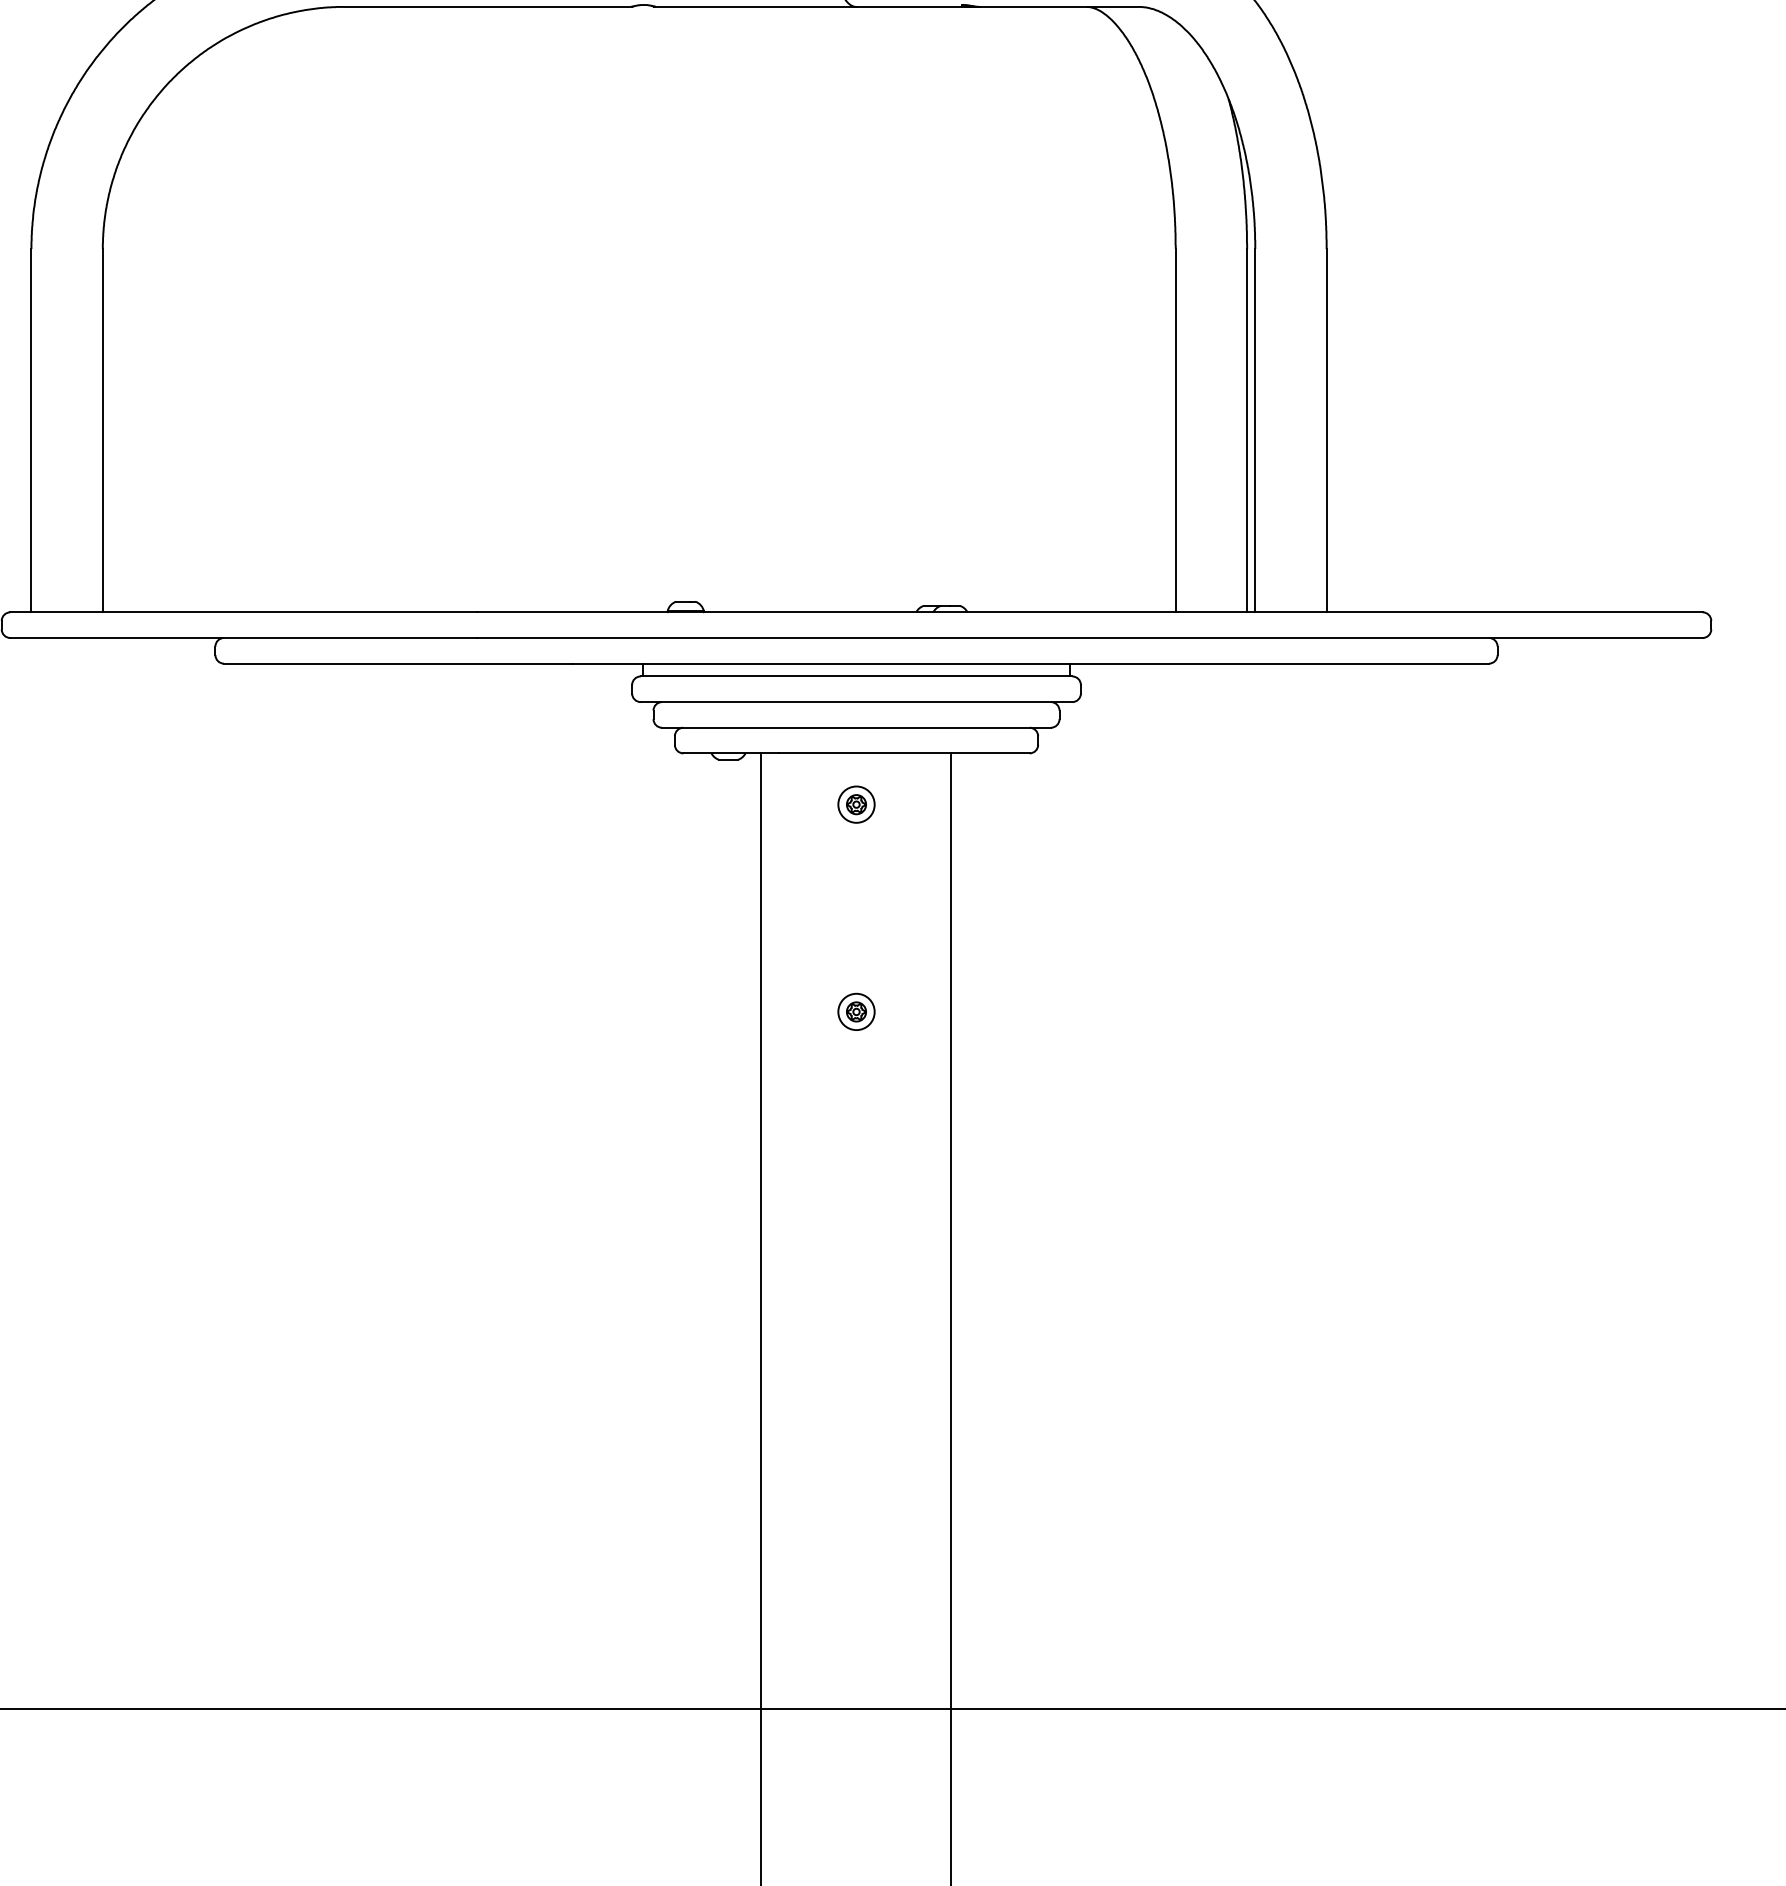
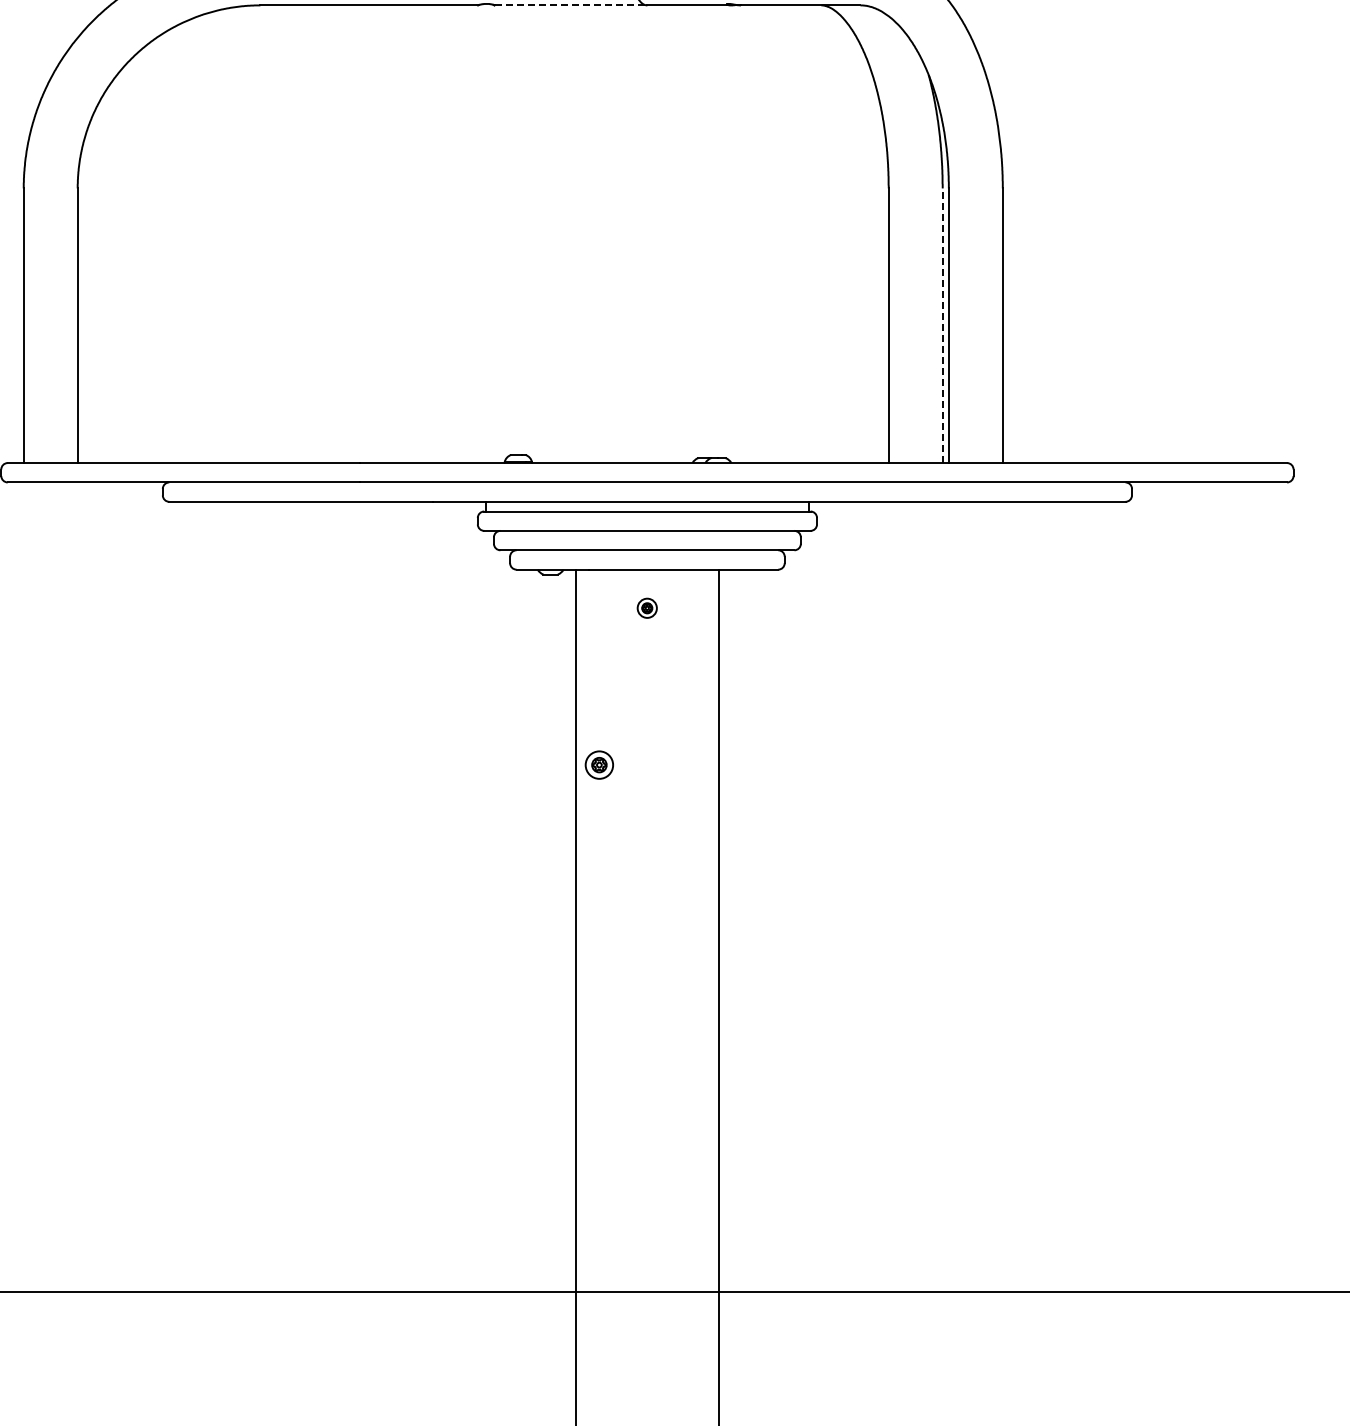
line: (756, 7) -> (571, 5), solid -> dashed
line: (1246, 430) -> (942, 325), solid -> dashed
part: (855, 803) -> (646, 607), size x0.7
part: (855, 1011) -> (598, 764), moved

